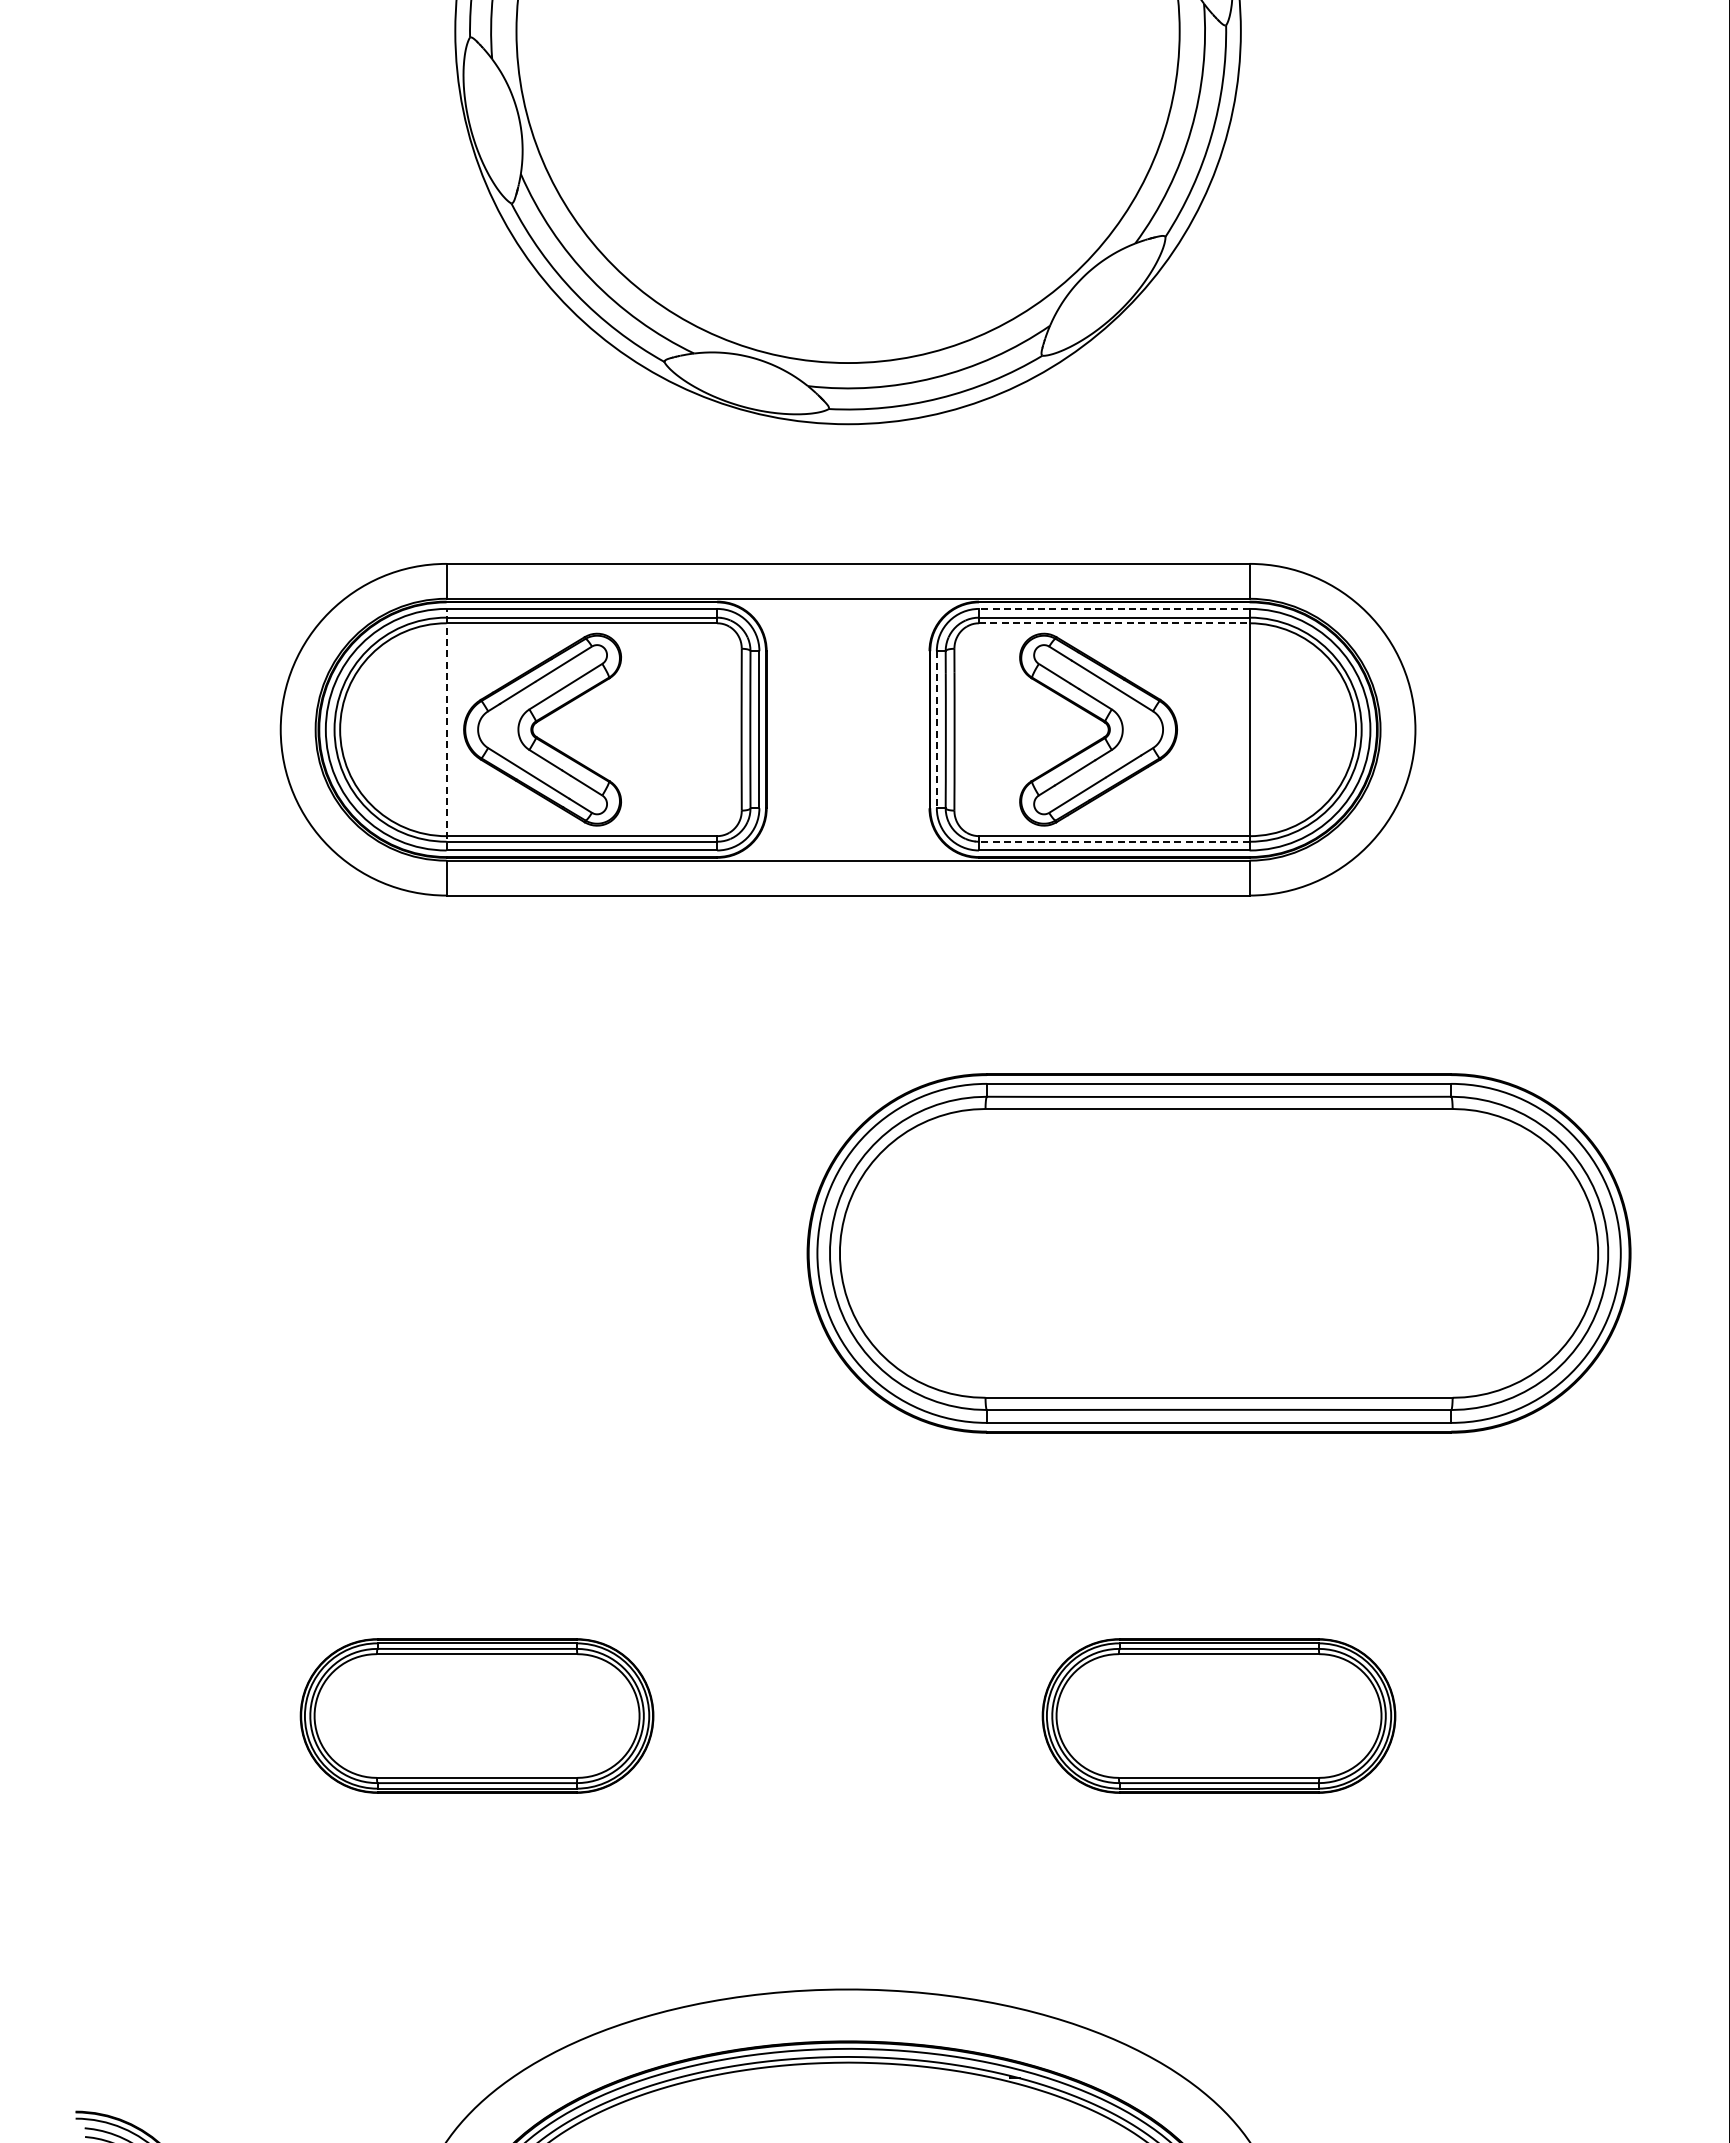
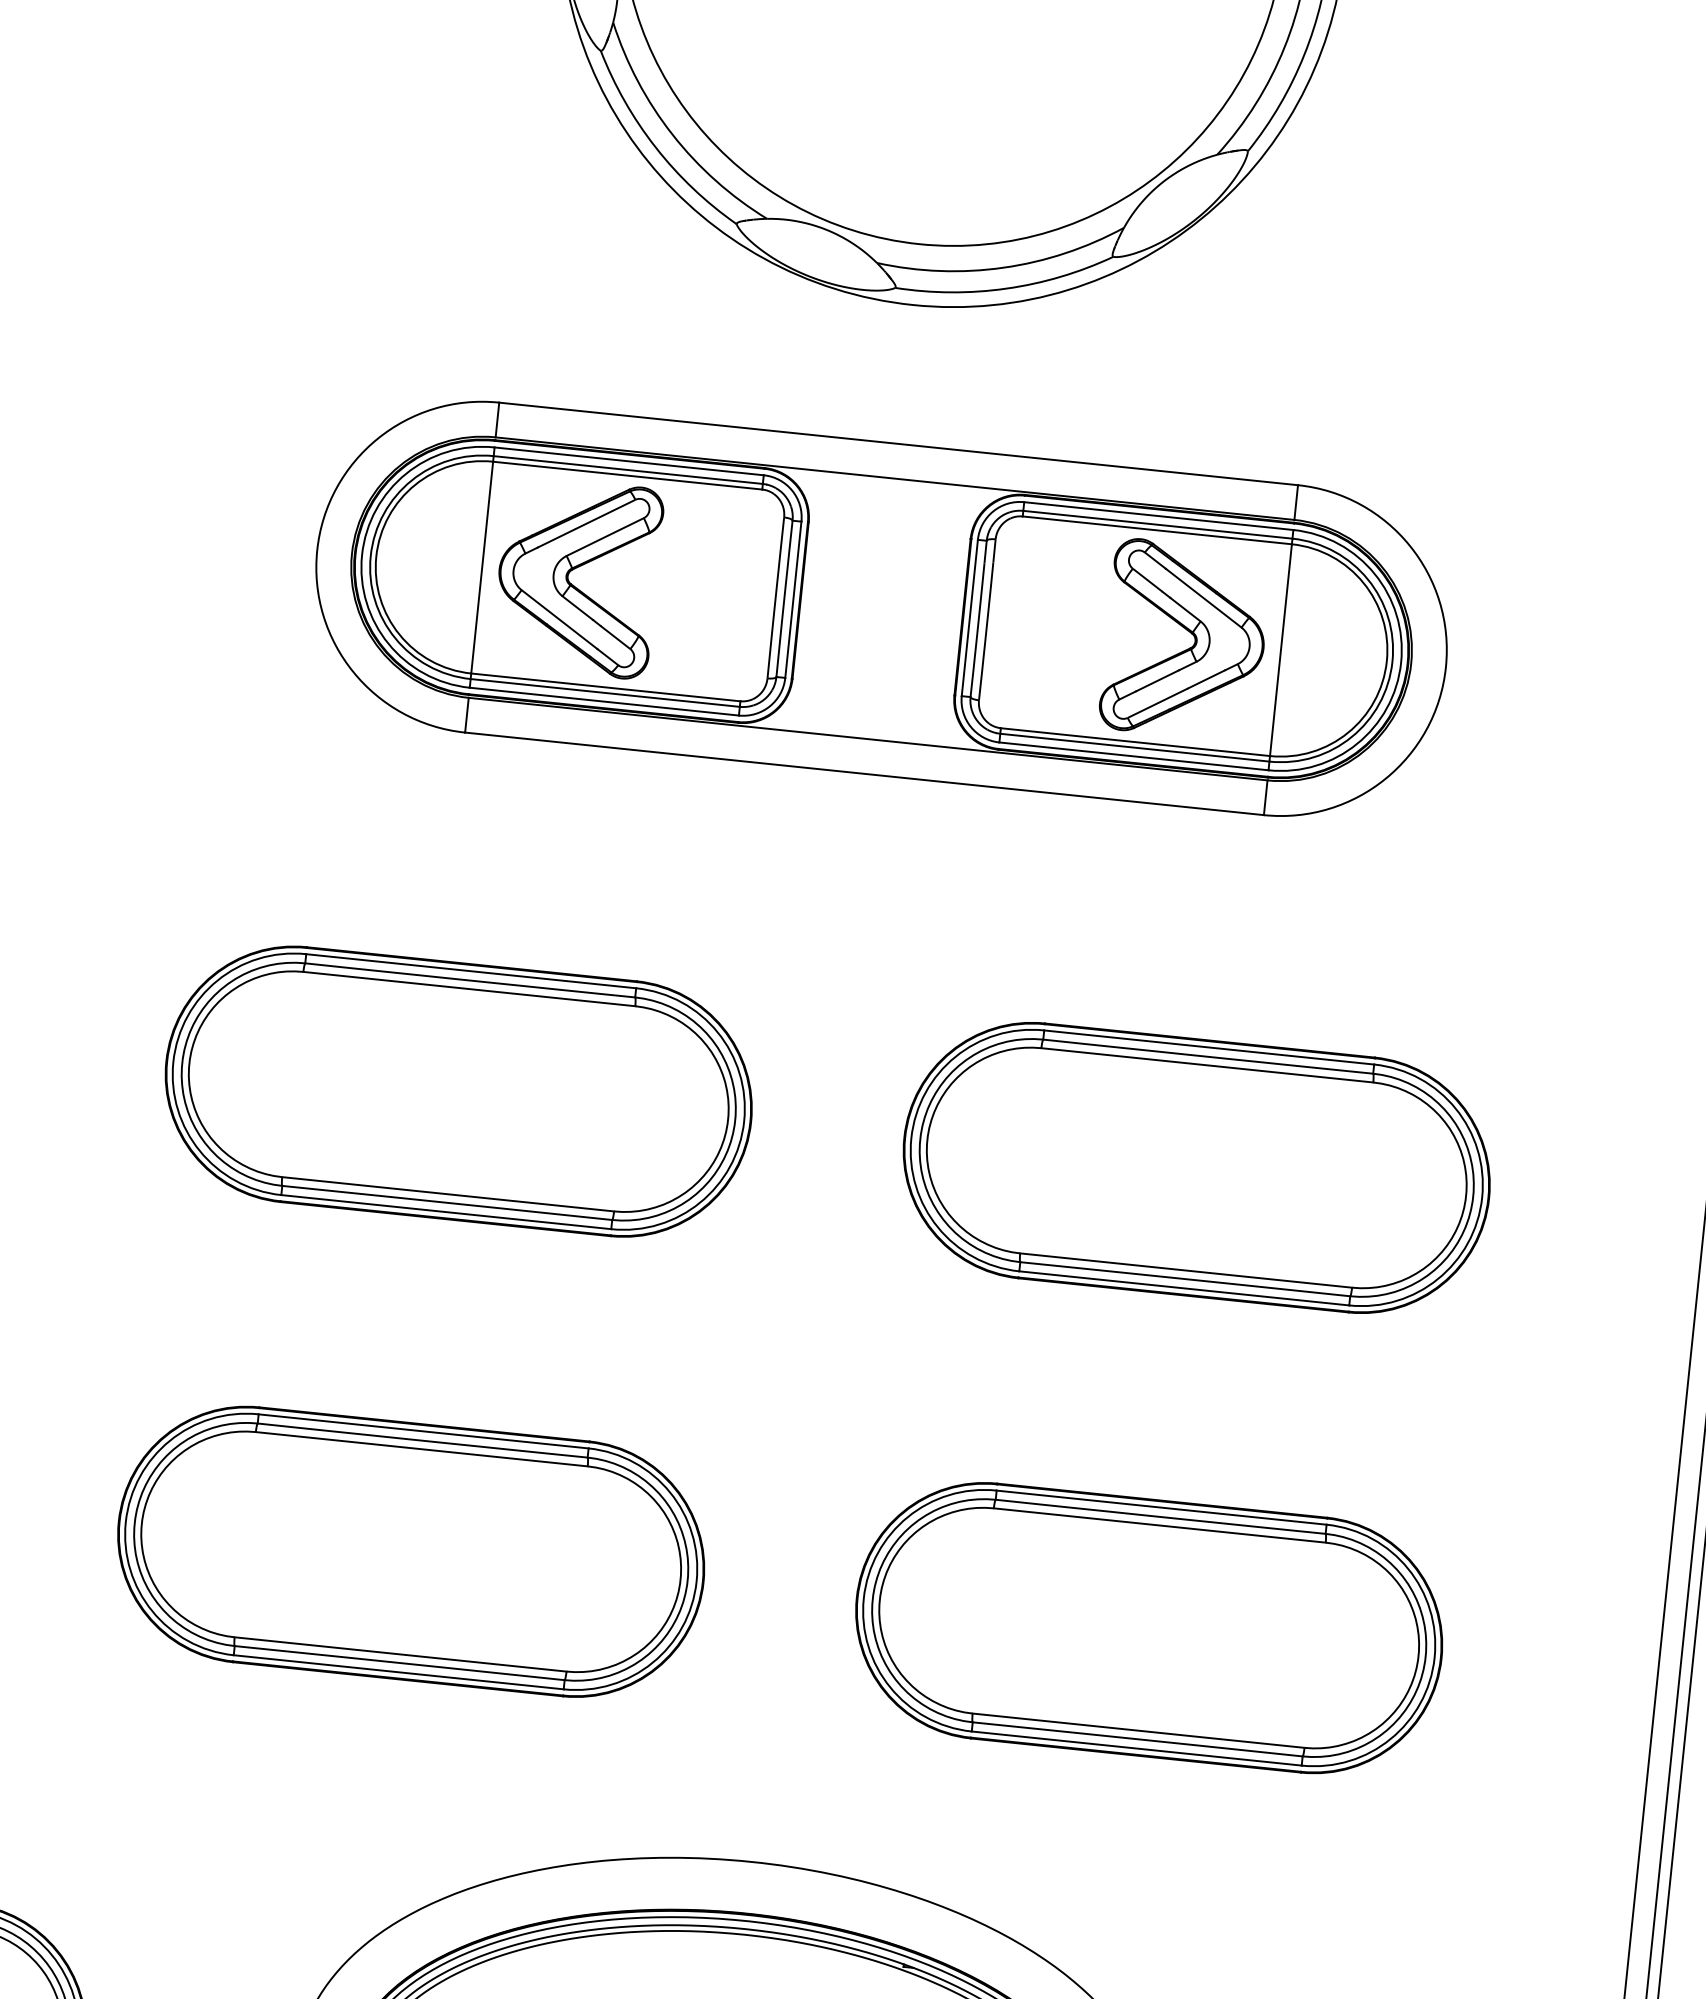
line: (1113, 608) -> (1158, 515), dashed -> solid
line: (1114, 623) -> (1157, 530), dashed -> solid
part: (1102, 722) -> (1190, 633), moved
line: (446, 729) -> (482, 567), dashed -> solid
line: (936, 729) -> (969, 617), dashed -> solid
line: (1113, 841) -> (1134, 747), dashed -> solid
part: (476, 1253) -> (458, 1091), added
part: (1218, 1253) -> (1196, 1167), size x0.71
part: (476, 1715) -> (410, 1551), size x1.67
part: (1218, 1715) -> (1148, 1627), size x1.67

